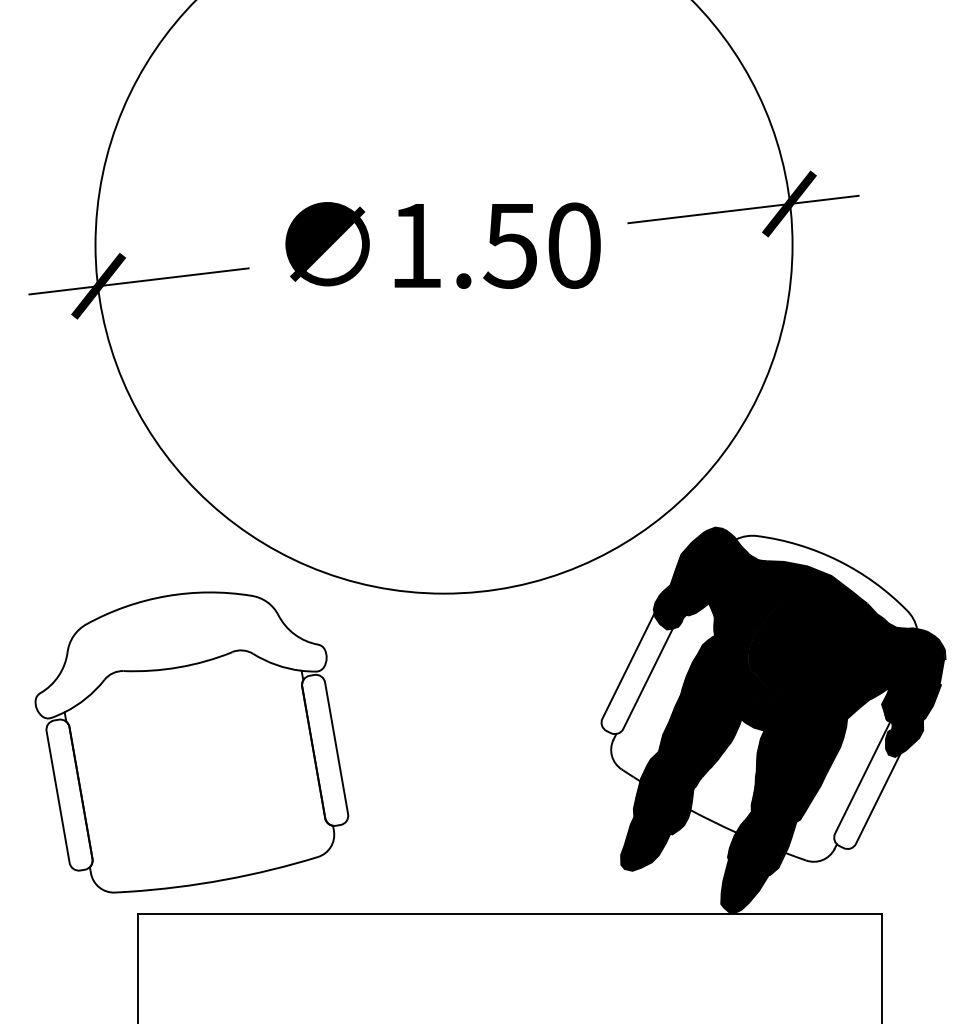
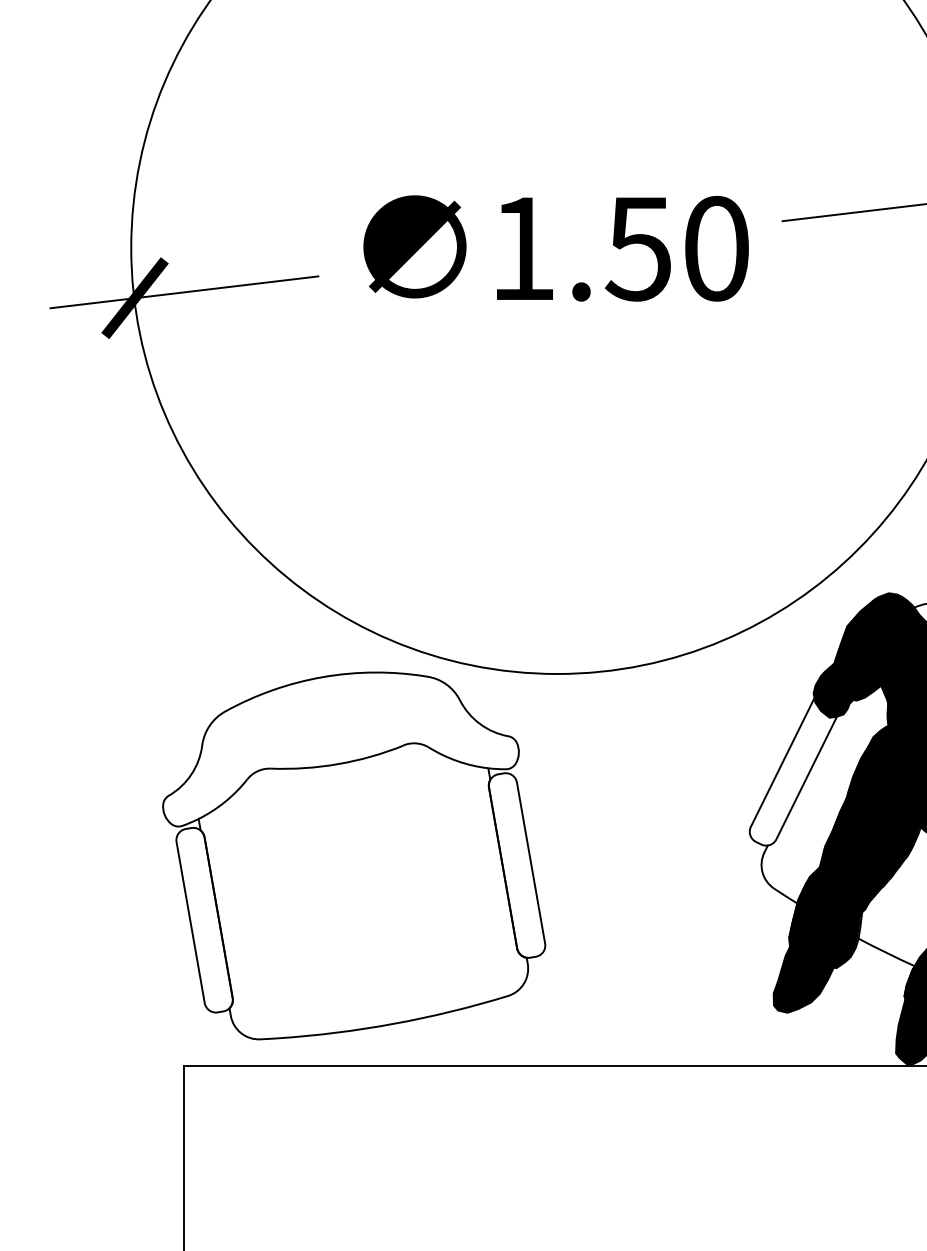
part: (191, 742) -> (353, 855), moved

